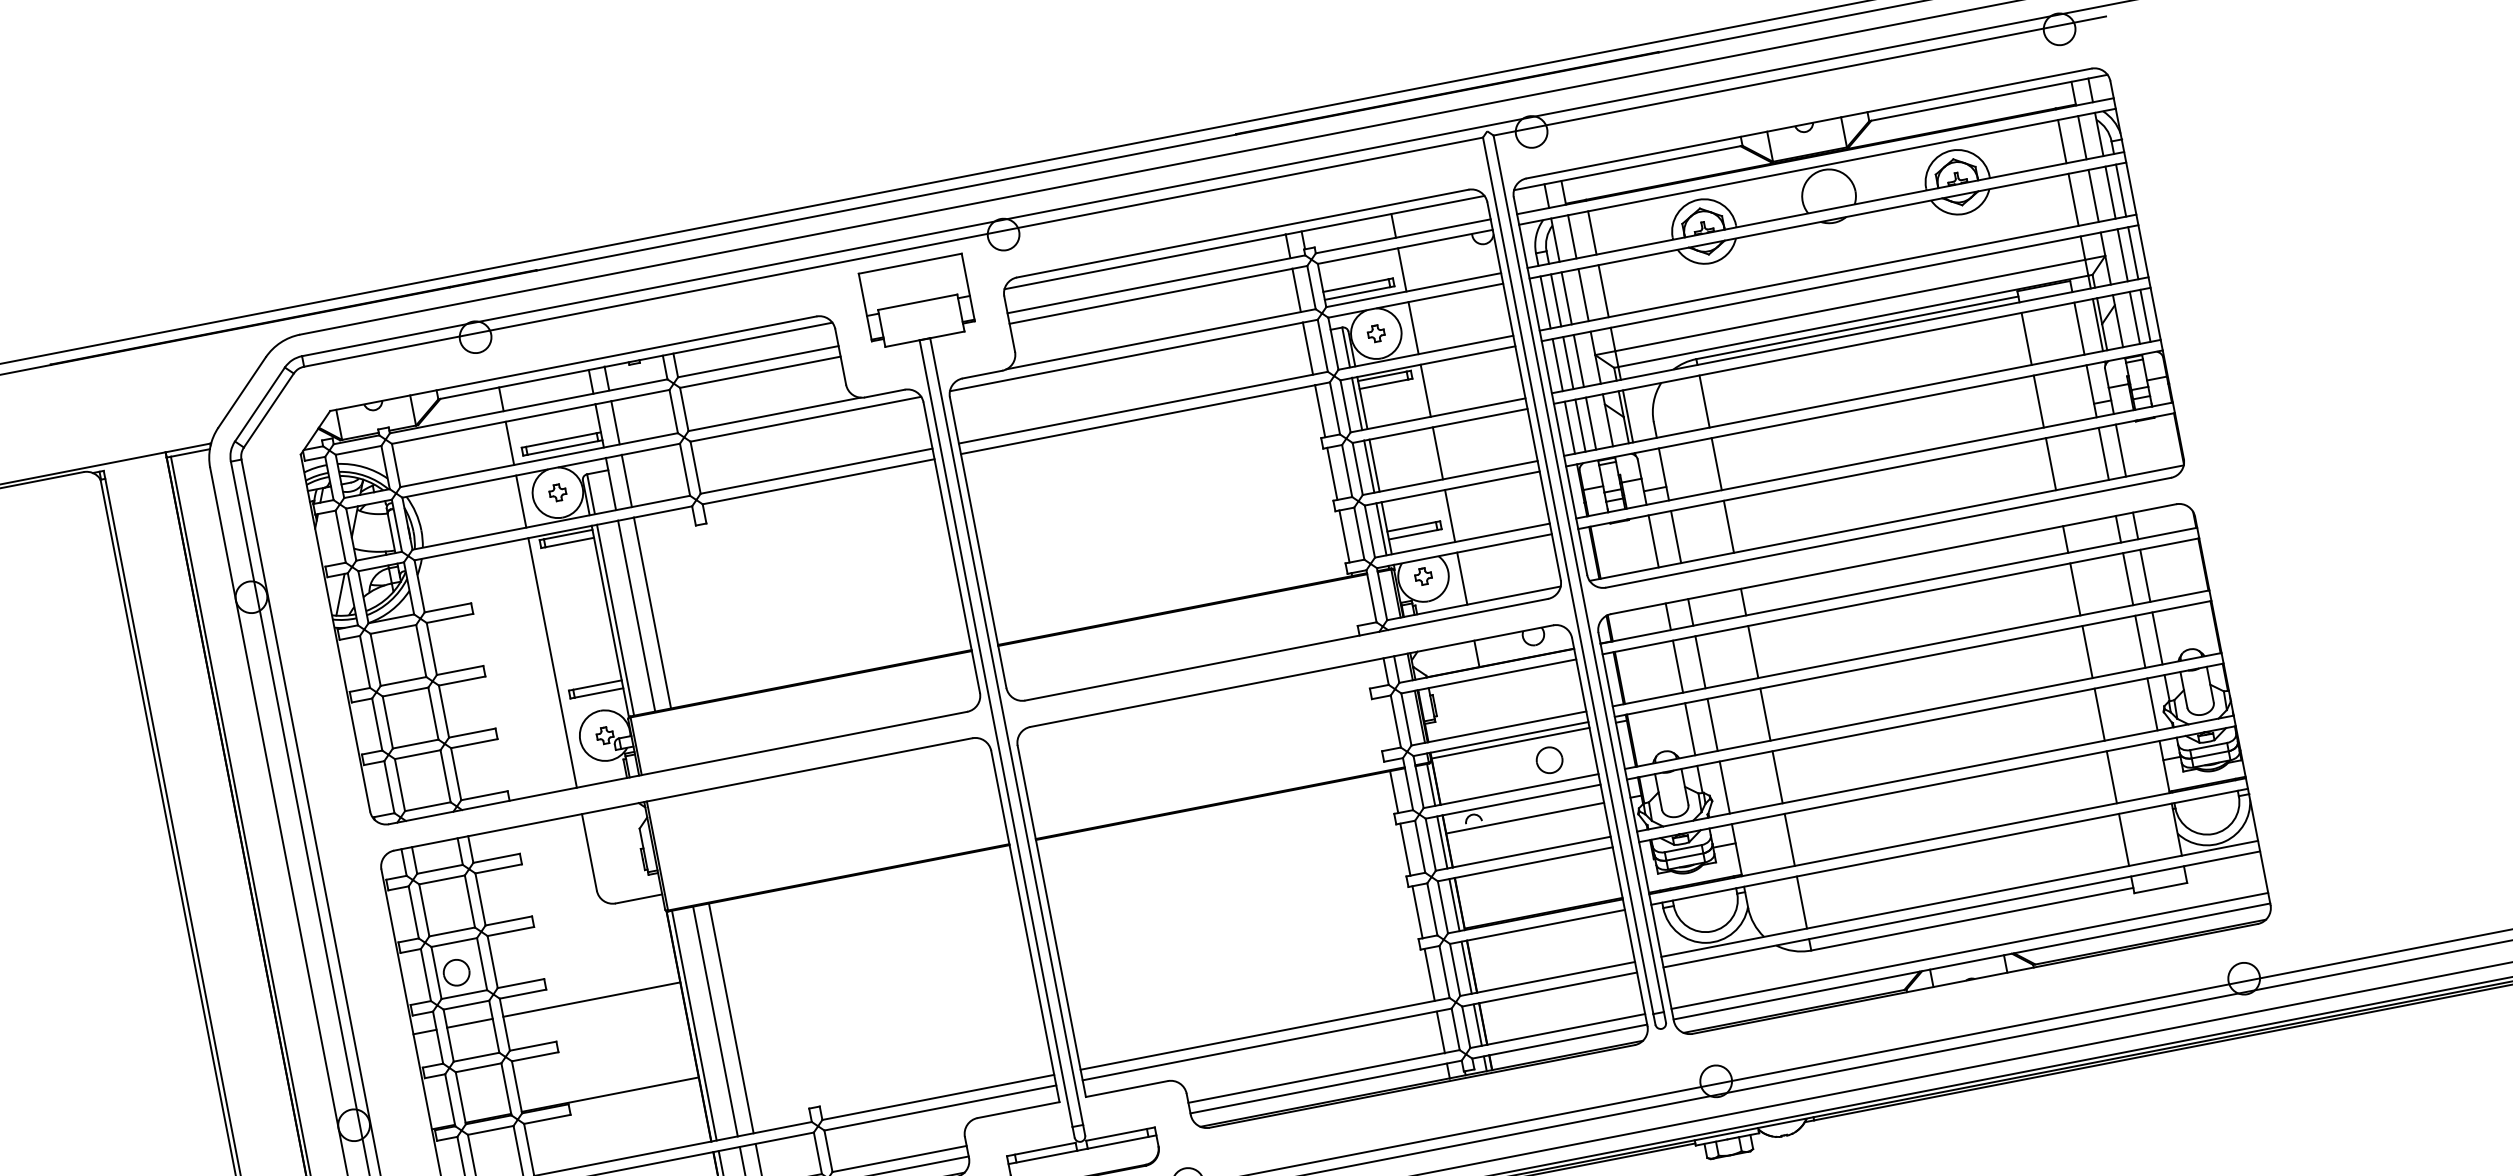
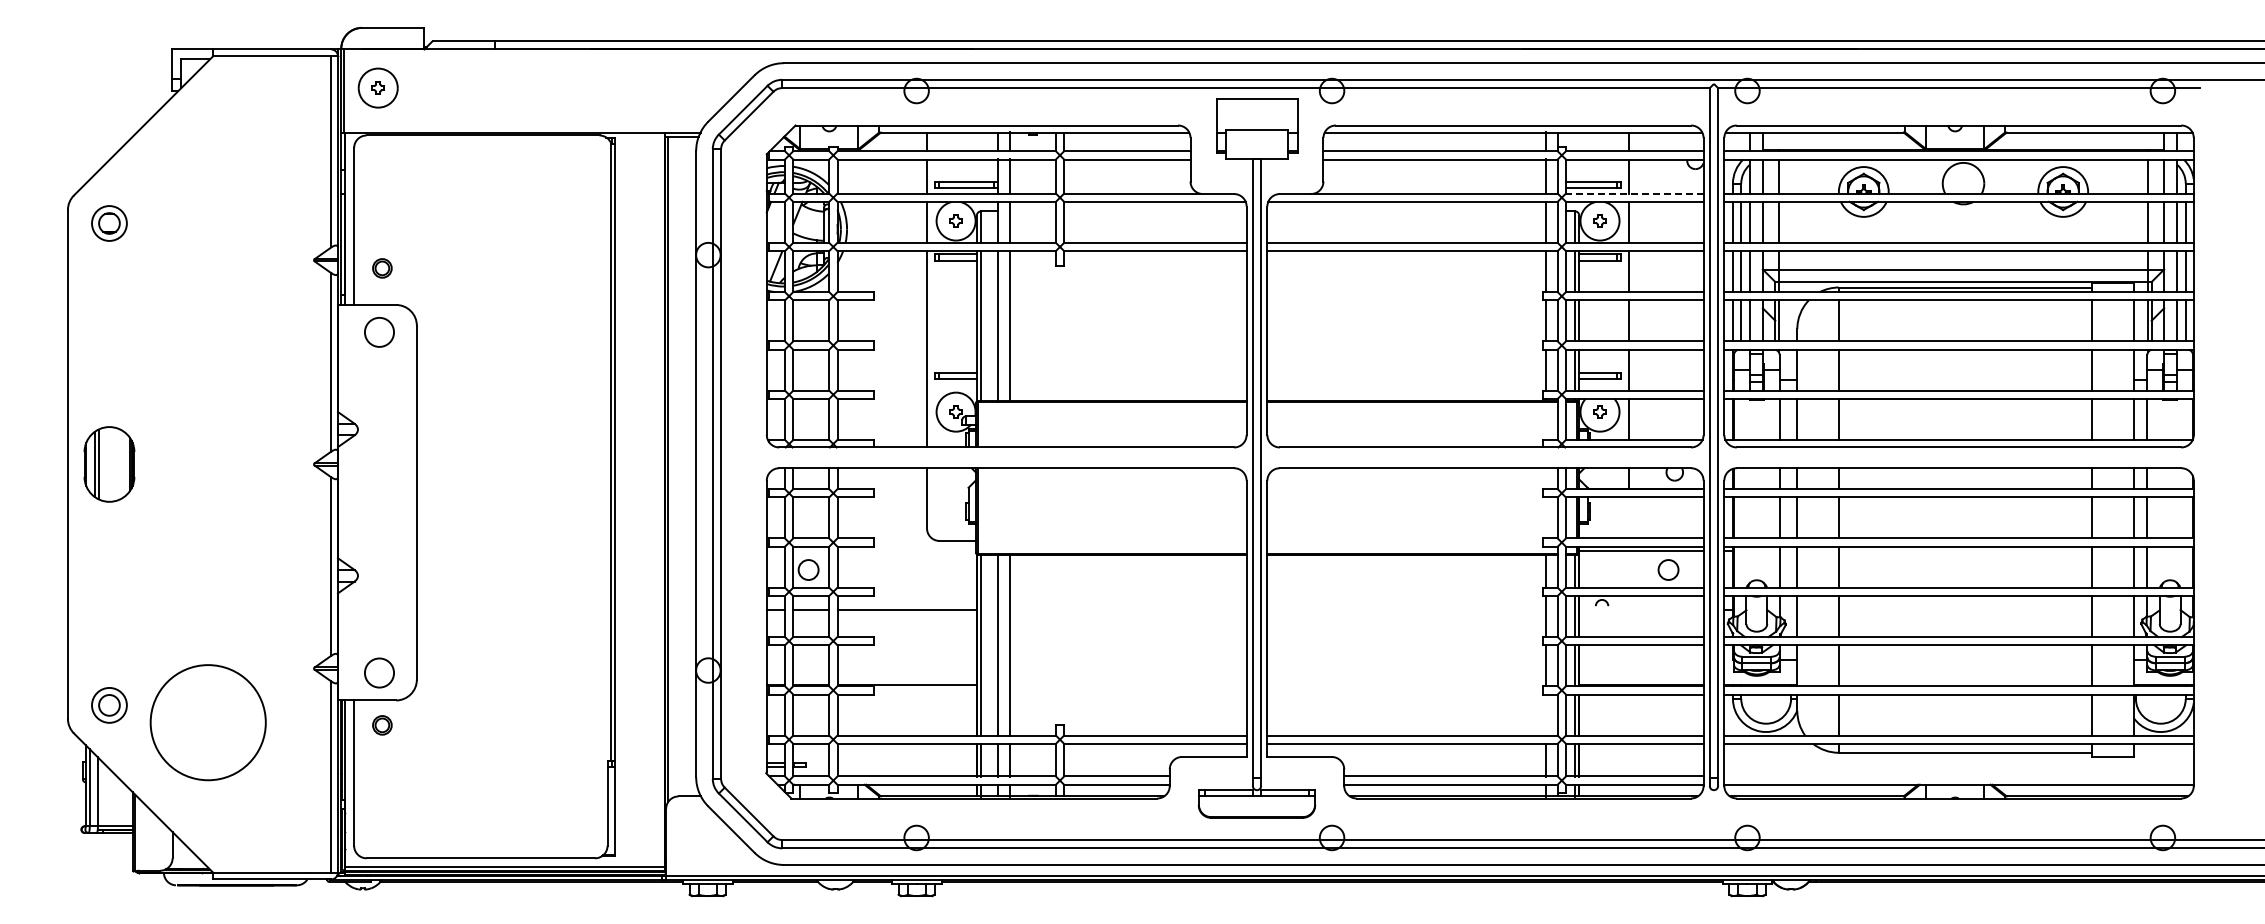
line: (1413, 290) -> (1634, 193), solid -> dashed
line: (1525, 818) -> (1641, 610), removed
line: (1969, 951) -> (1958, 776), removed
line: (1430, 974) -> (1546, 714), removed

